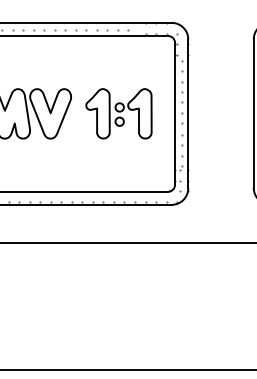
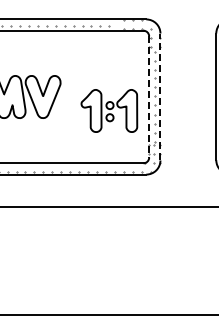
part: (119, 113) -> (109, 110), moved
line: (188, 113) -> (160, 96), solid -> dashed
line: (175, 114) -> (149, 97), solid -> dashed

